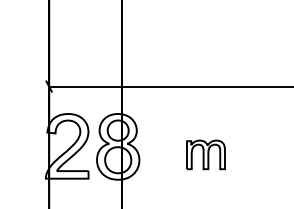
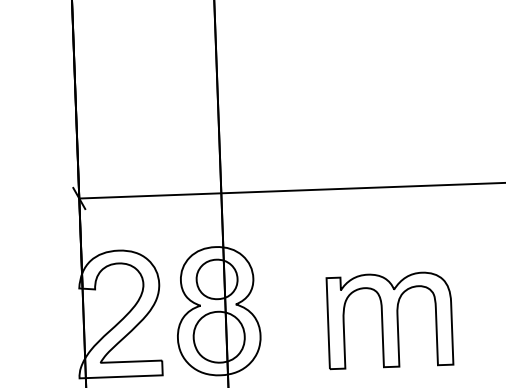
part: (205, 154) -> (388, 319), size x1.67

